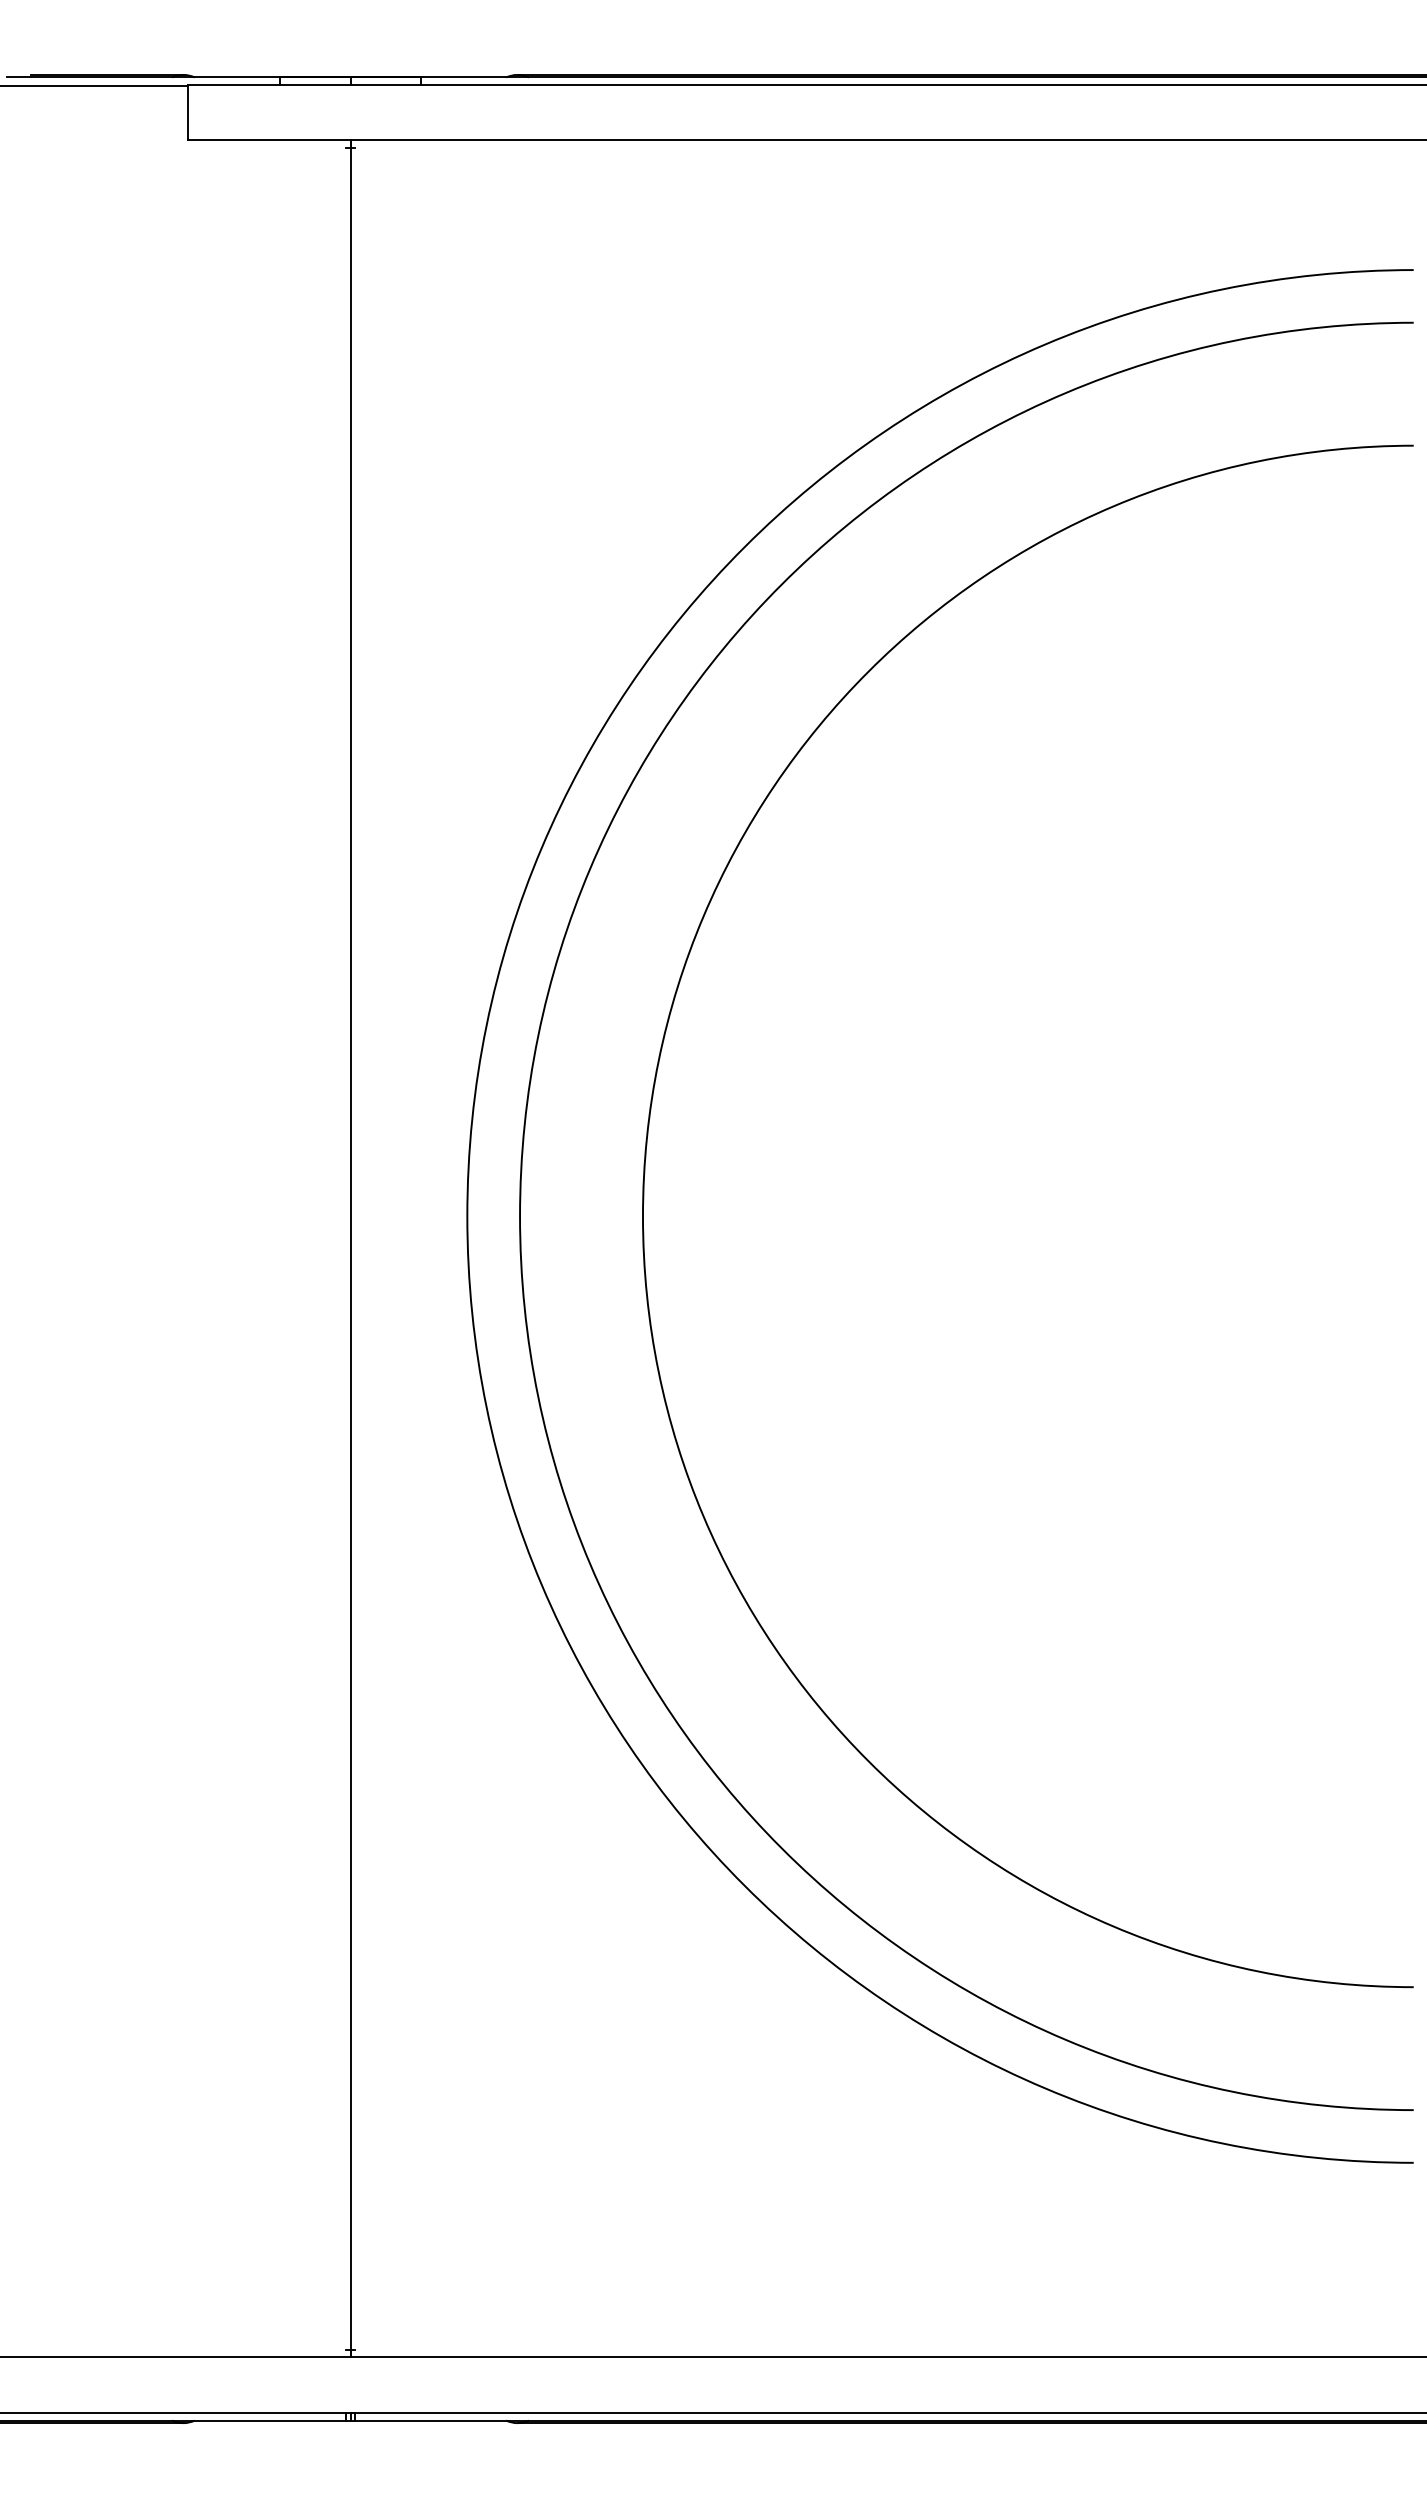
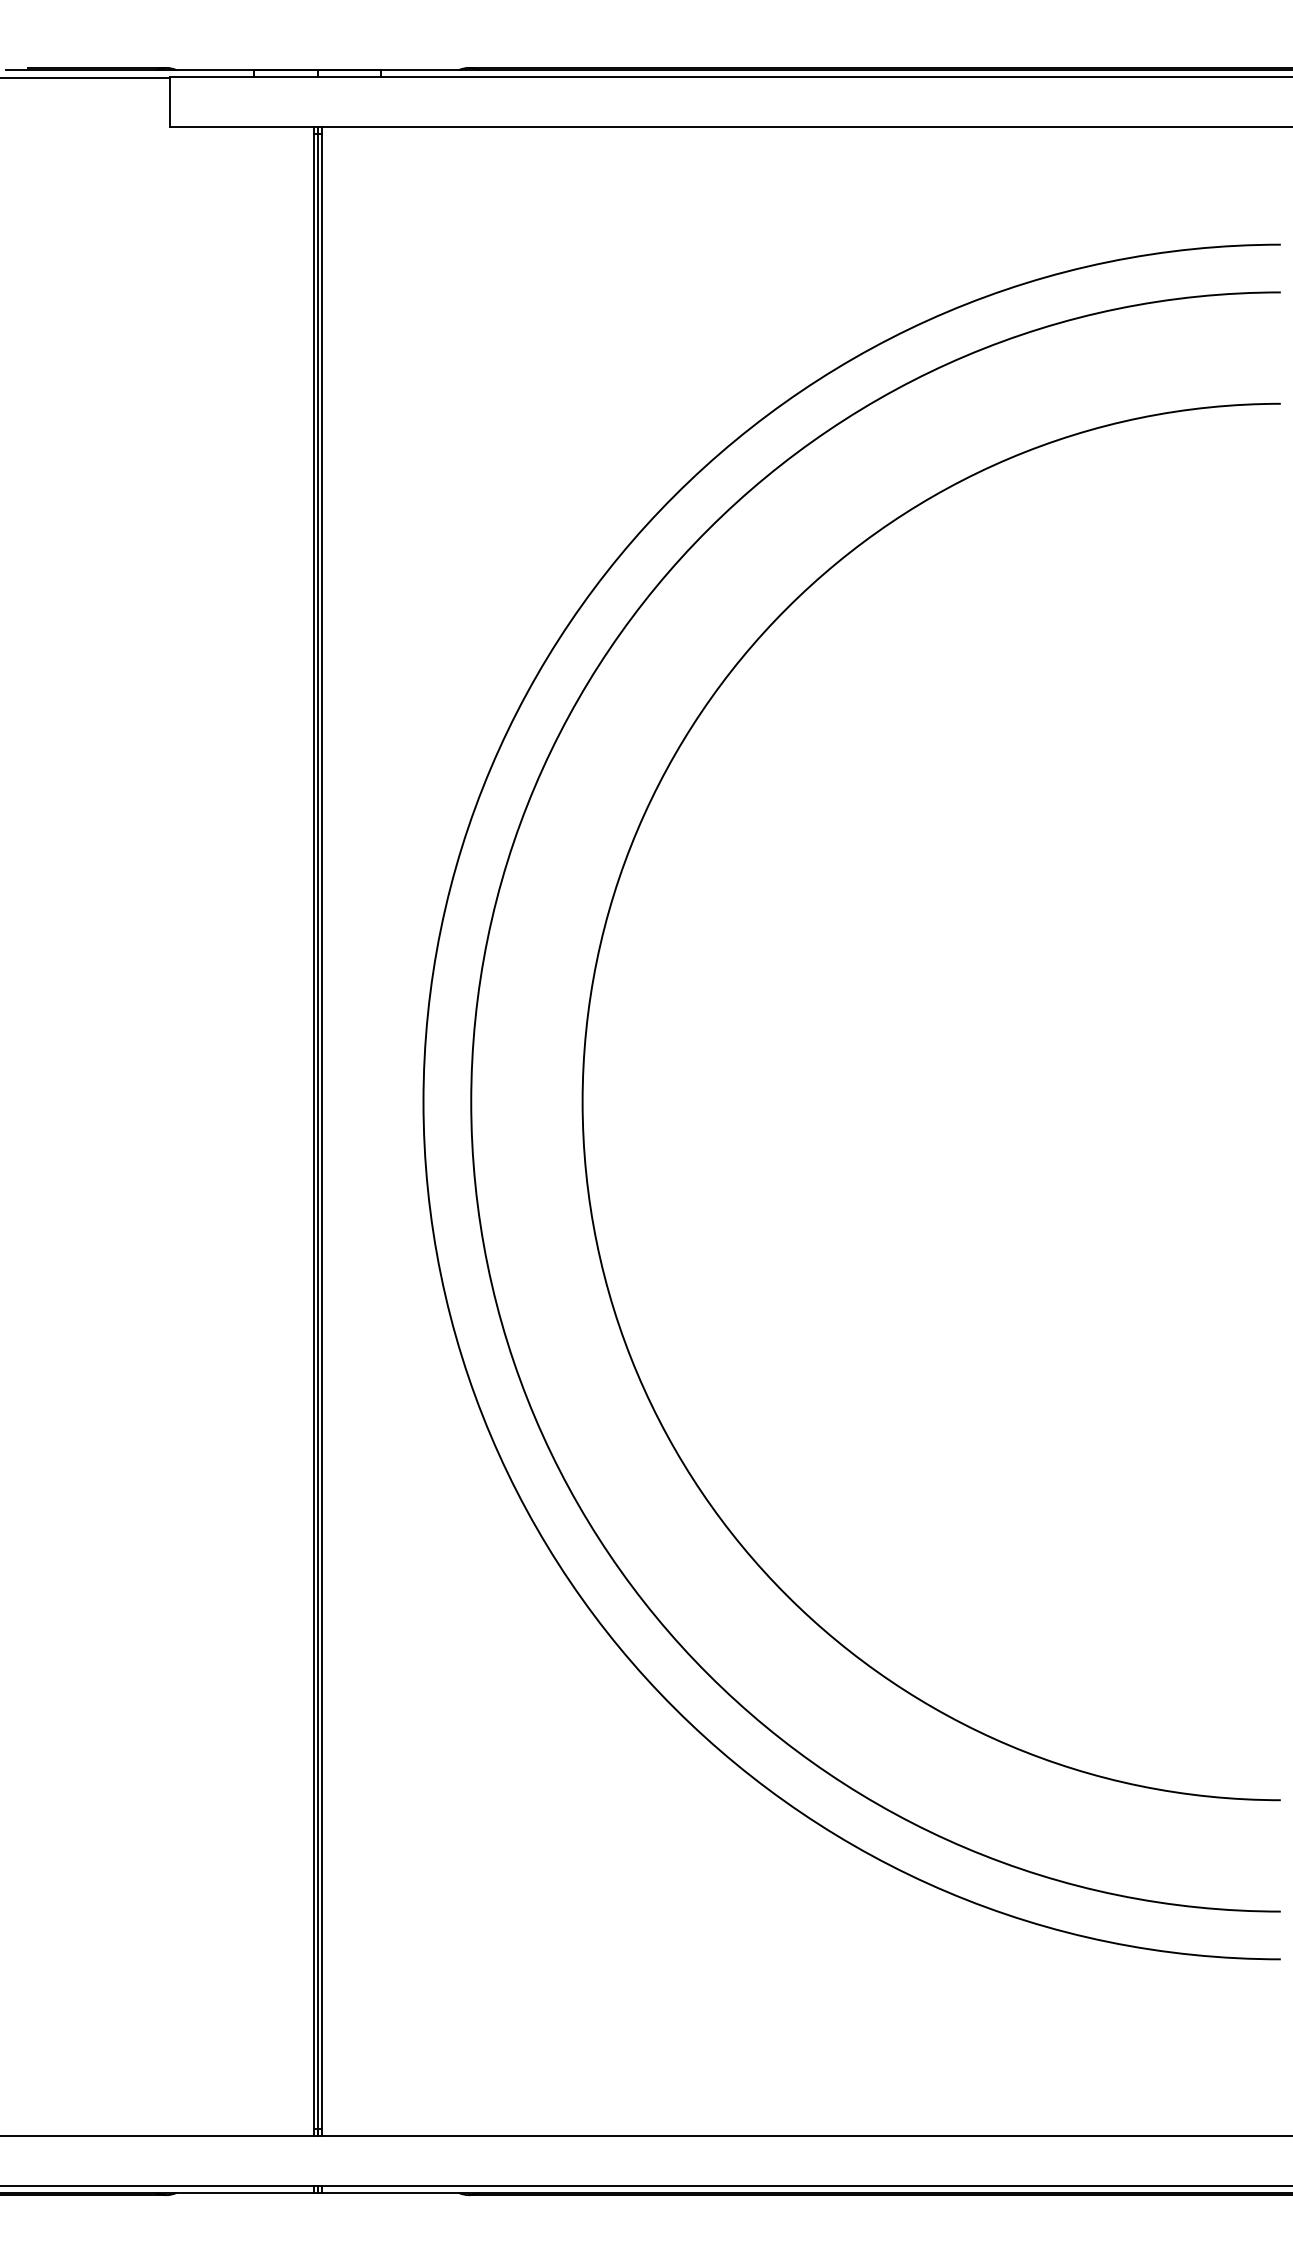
line: (346, 1248) -> (314, 1131), added
line: (354, 1248) -> (321, 1131), added

